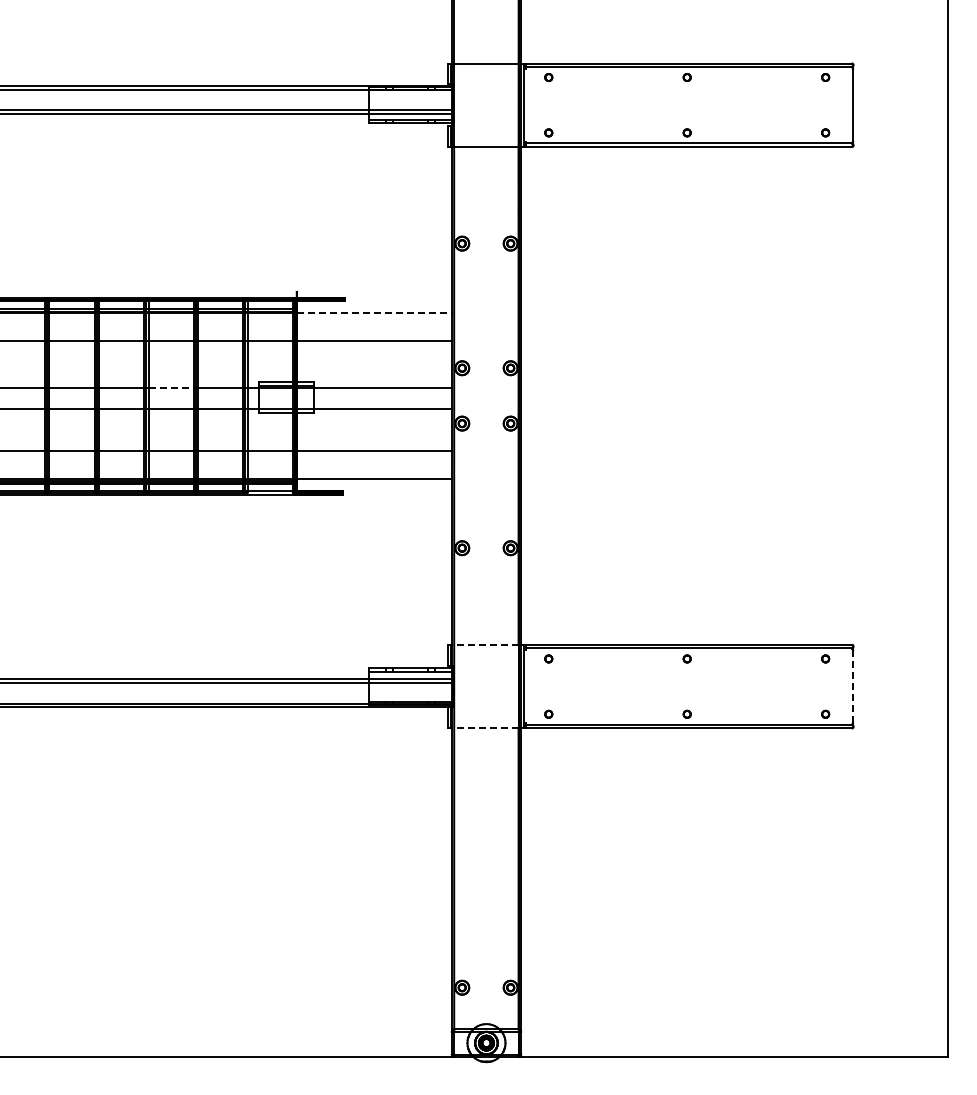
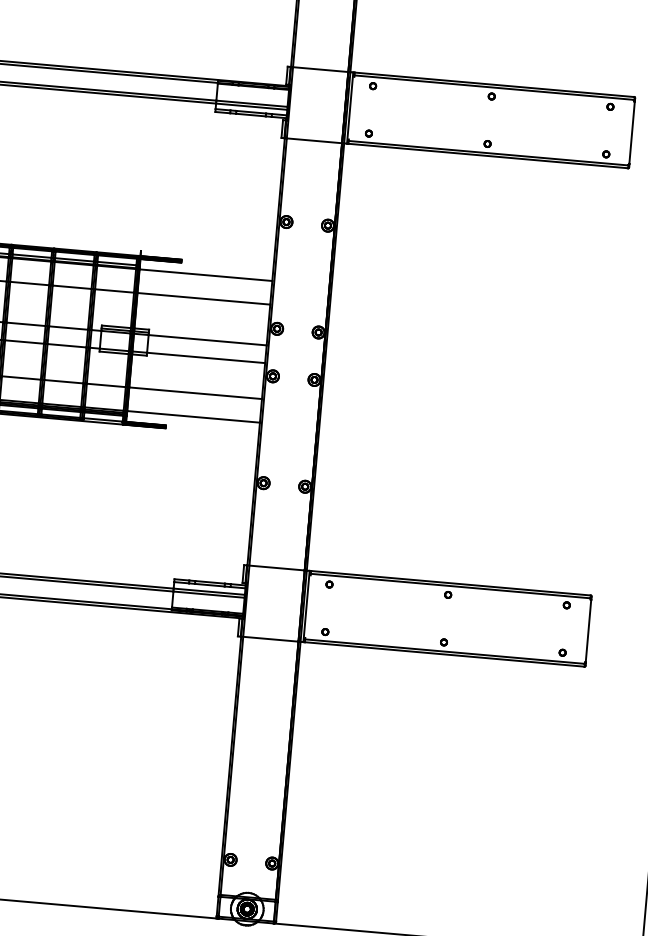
line: (374, 313) -> (206, 275), dashed -> solid
line: (171, 388) -> (26, 324), dashed -> solid
line: (484, 645) -> (275, 568), dashed -> solid
line: (853, 686) -> (588, 631), dashed -> solid
line: (484, 728) -> (269, 639), dashed -> solid

